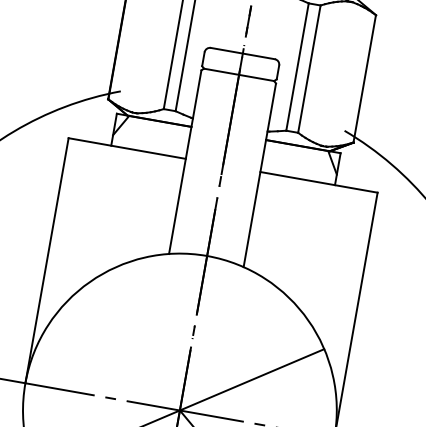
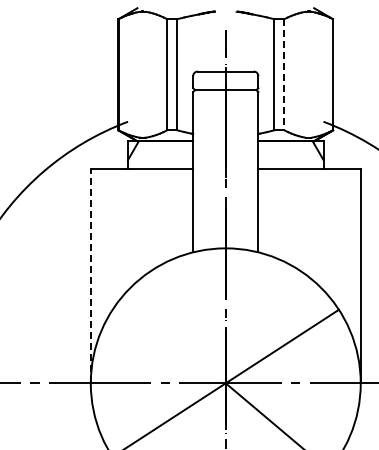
line: (309, 68) -> (284, 74), solid -> dashed
line: (46, 259) -> (90, 275), solid -> dashed

